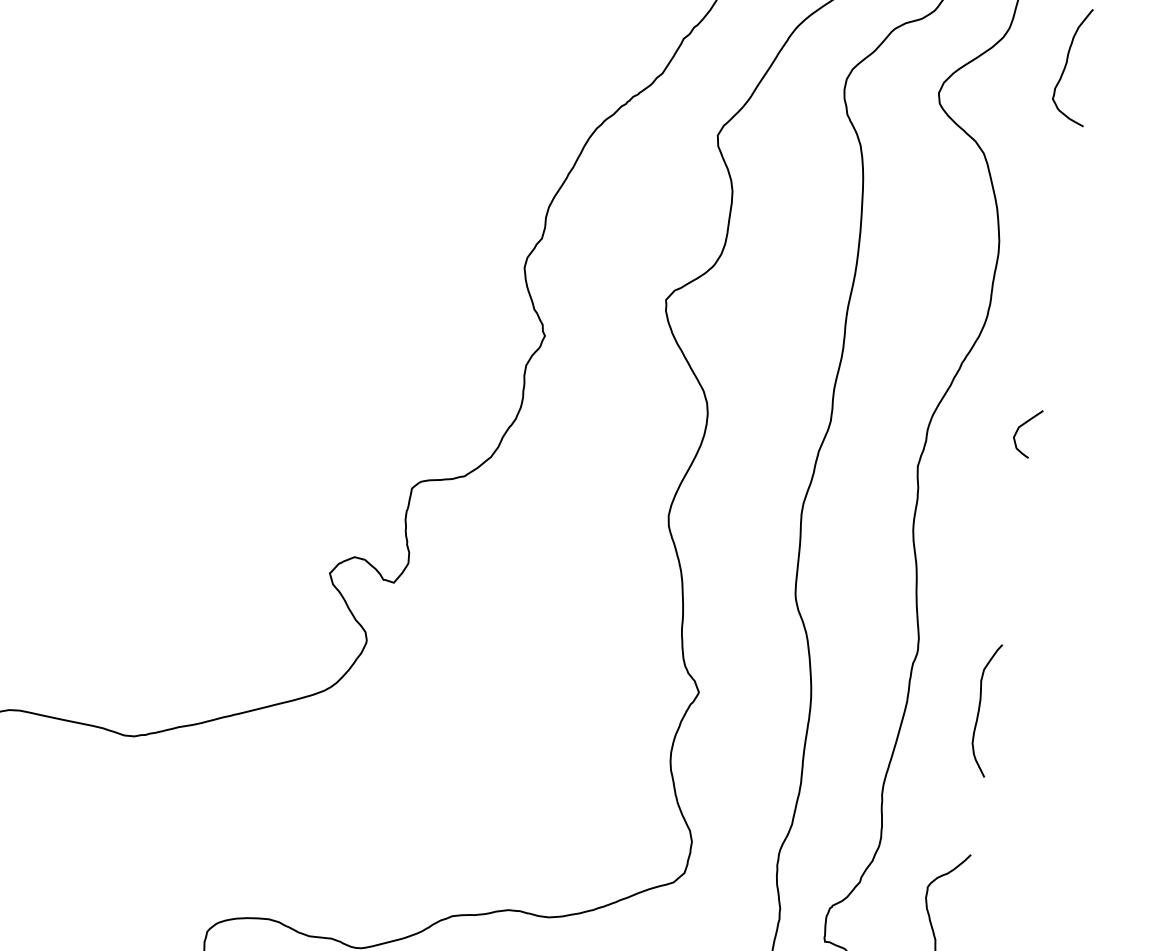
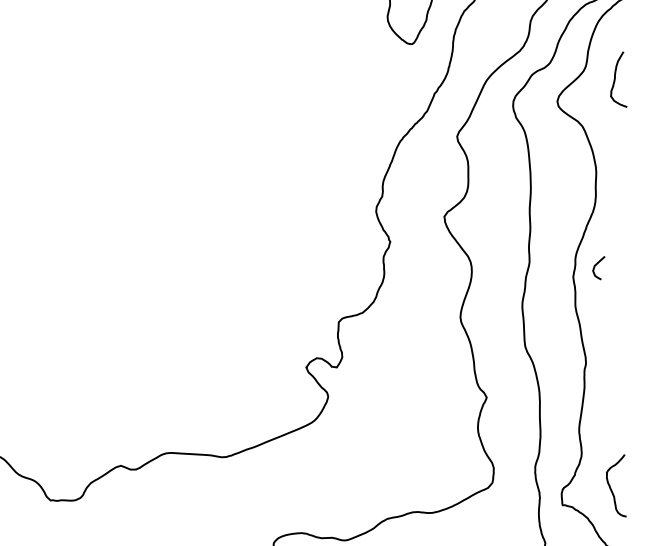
curve: (1019, 430) -> (595, 267), moved
curve: (981, 708) -> (619, 385), removed

